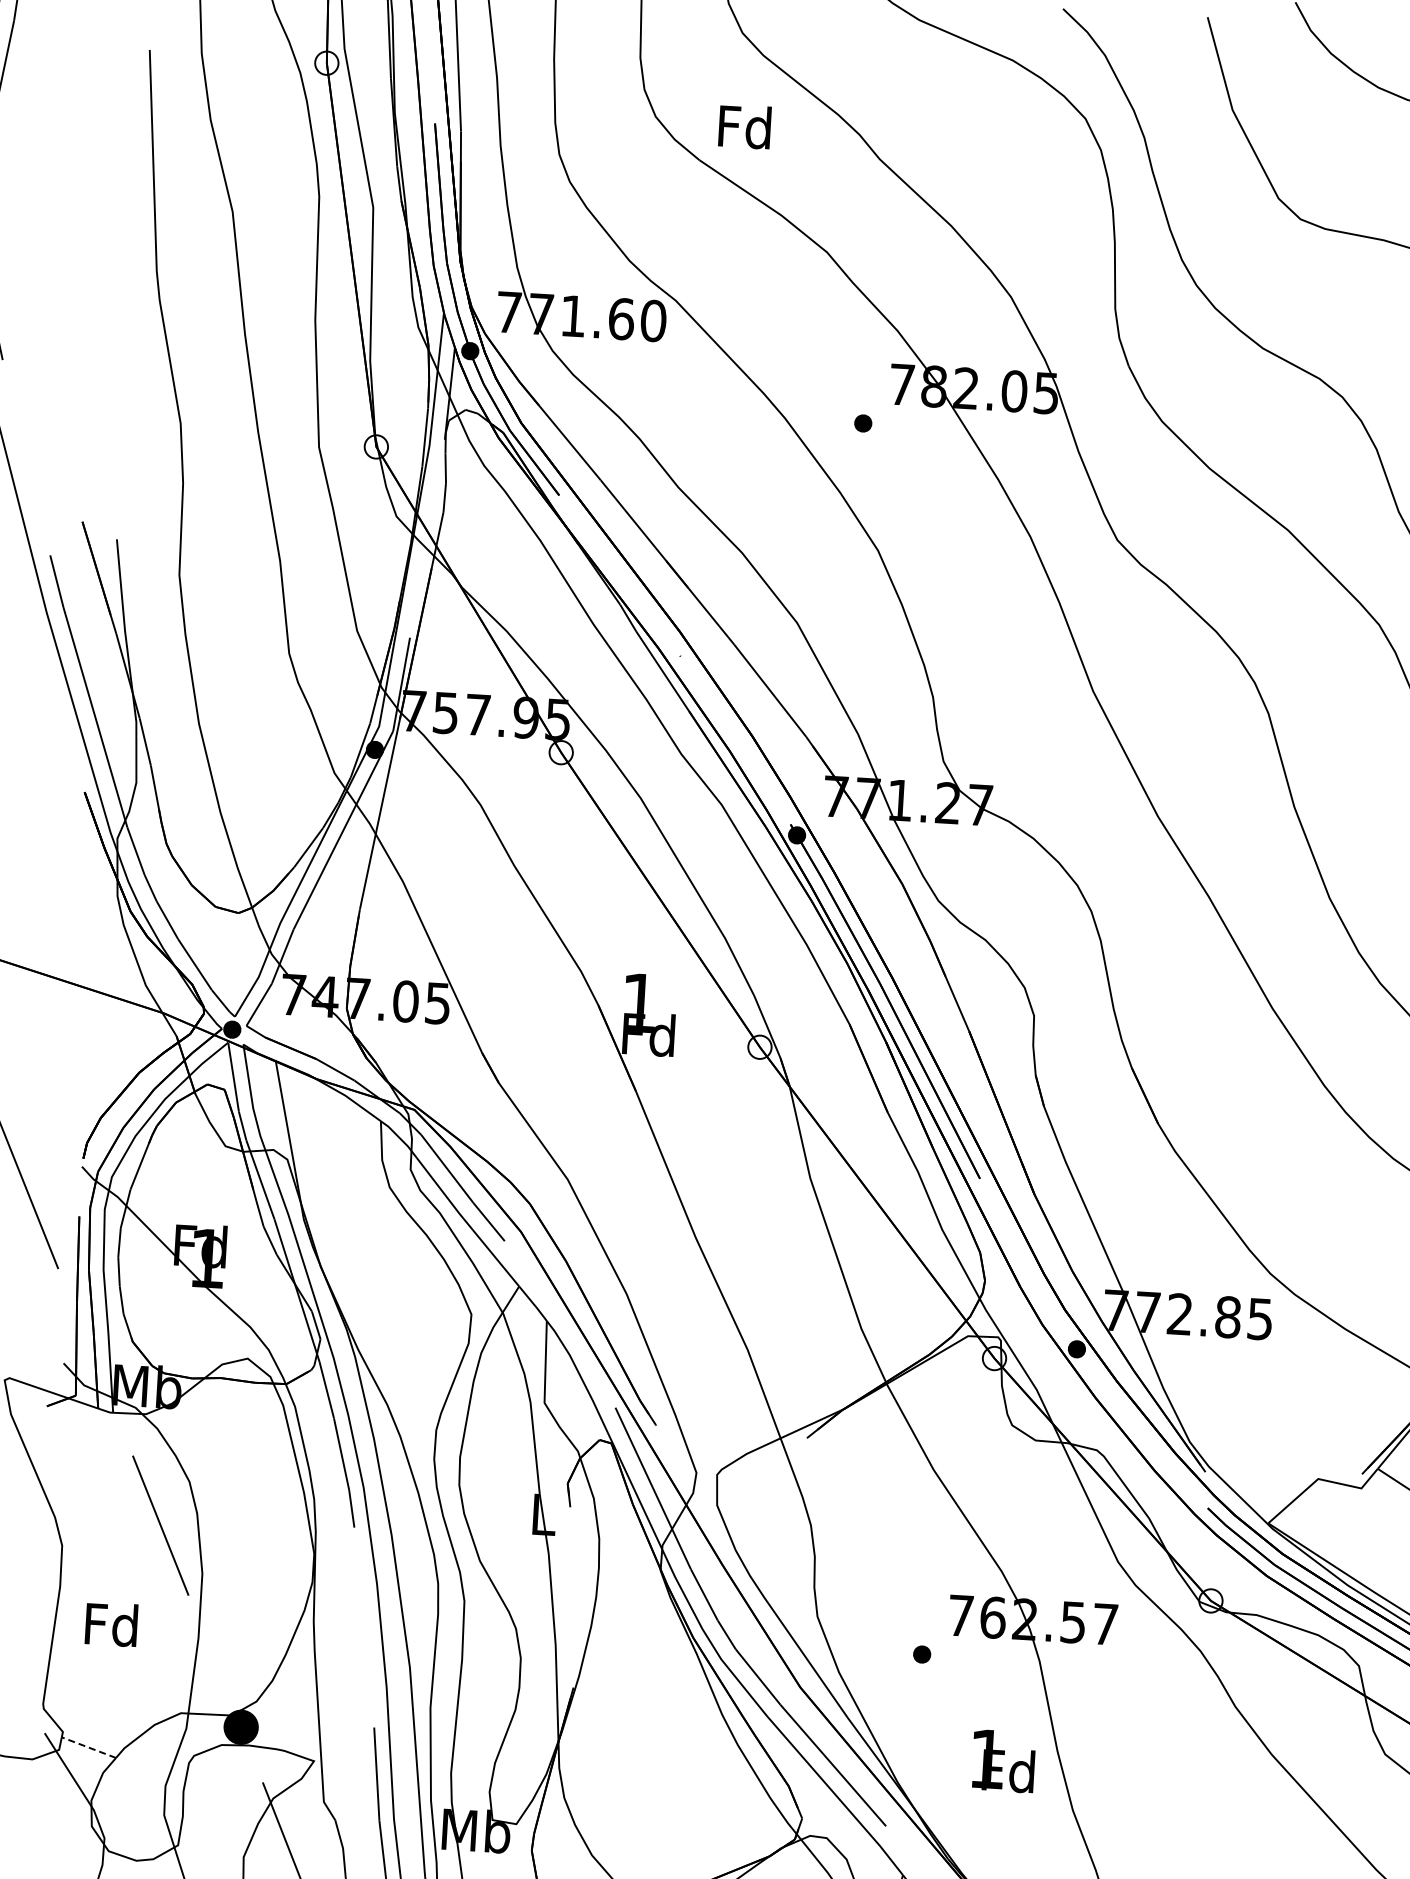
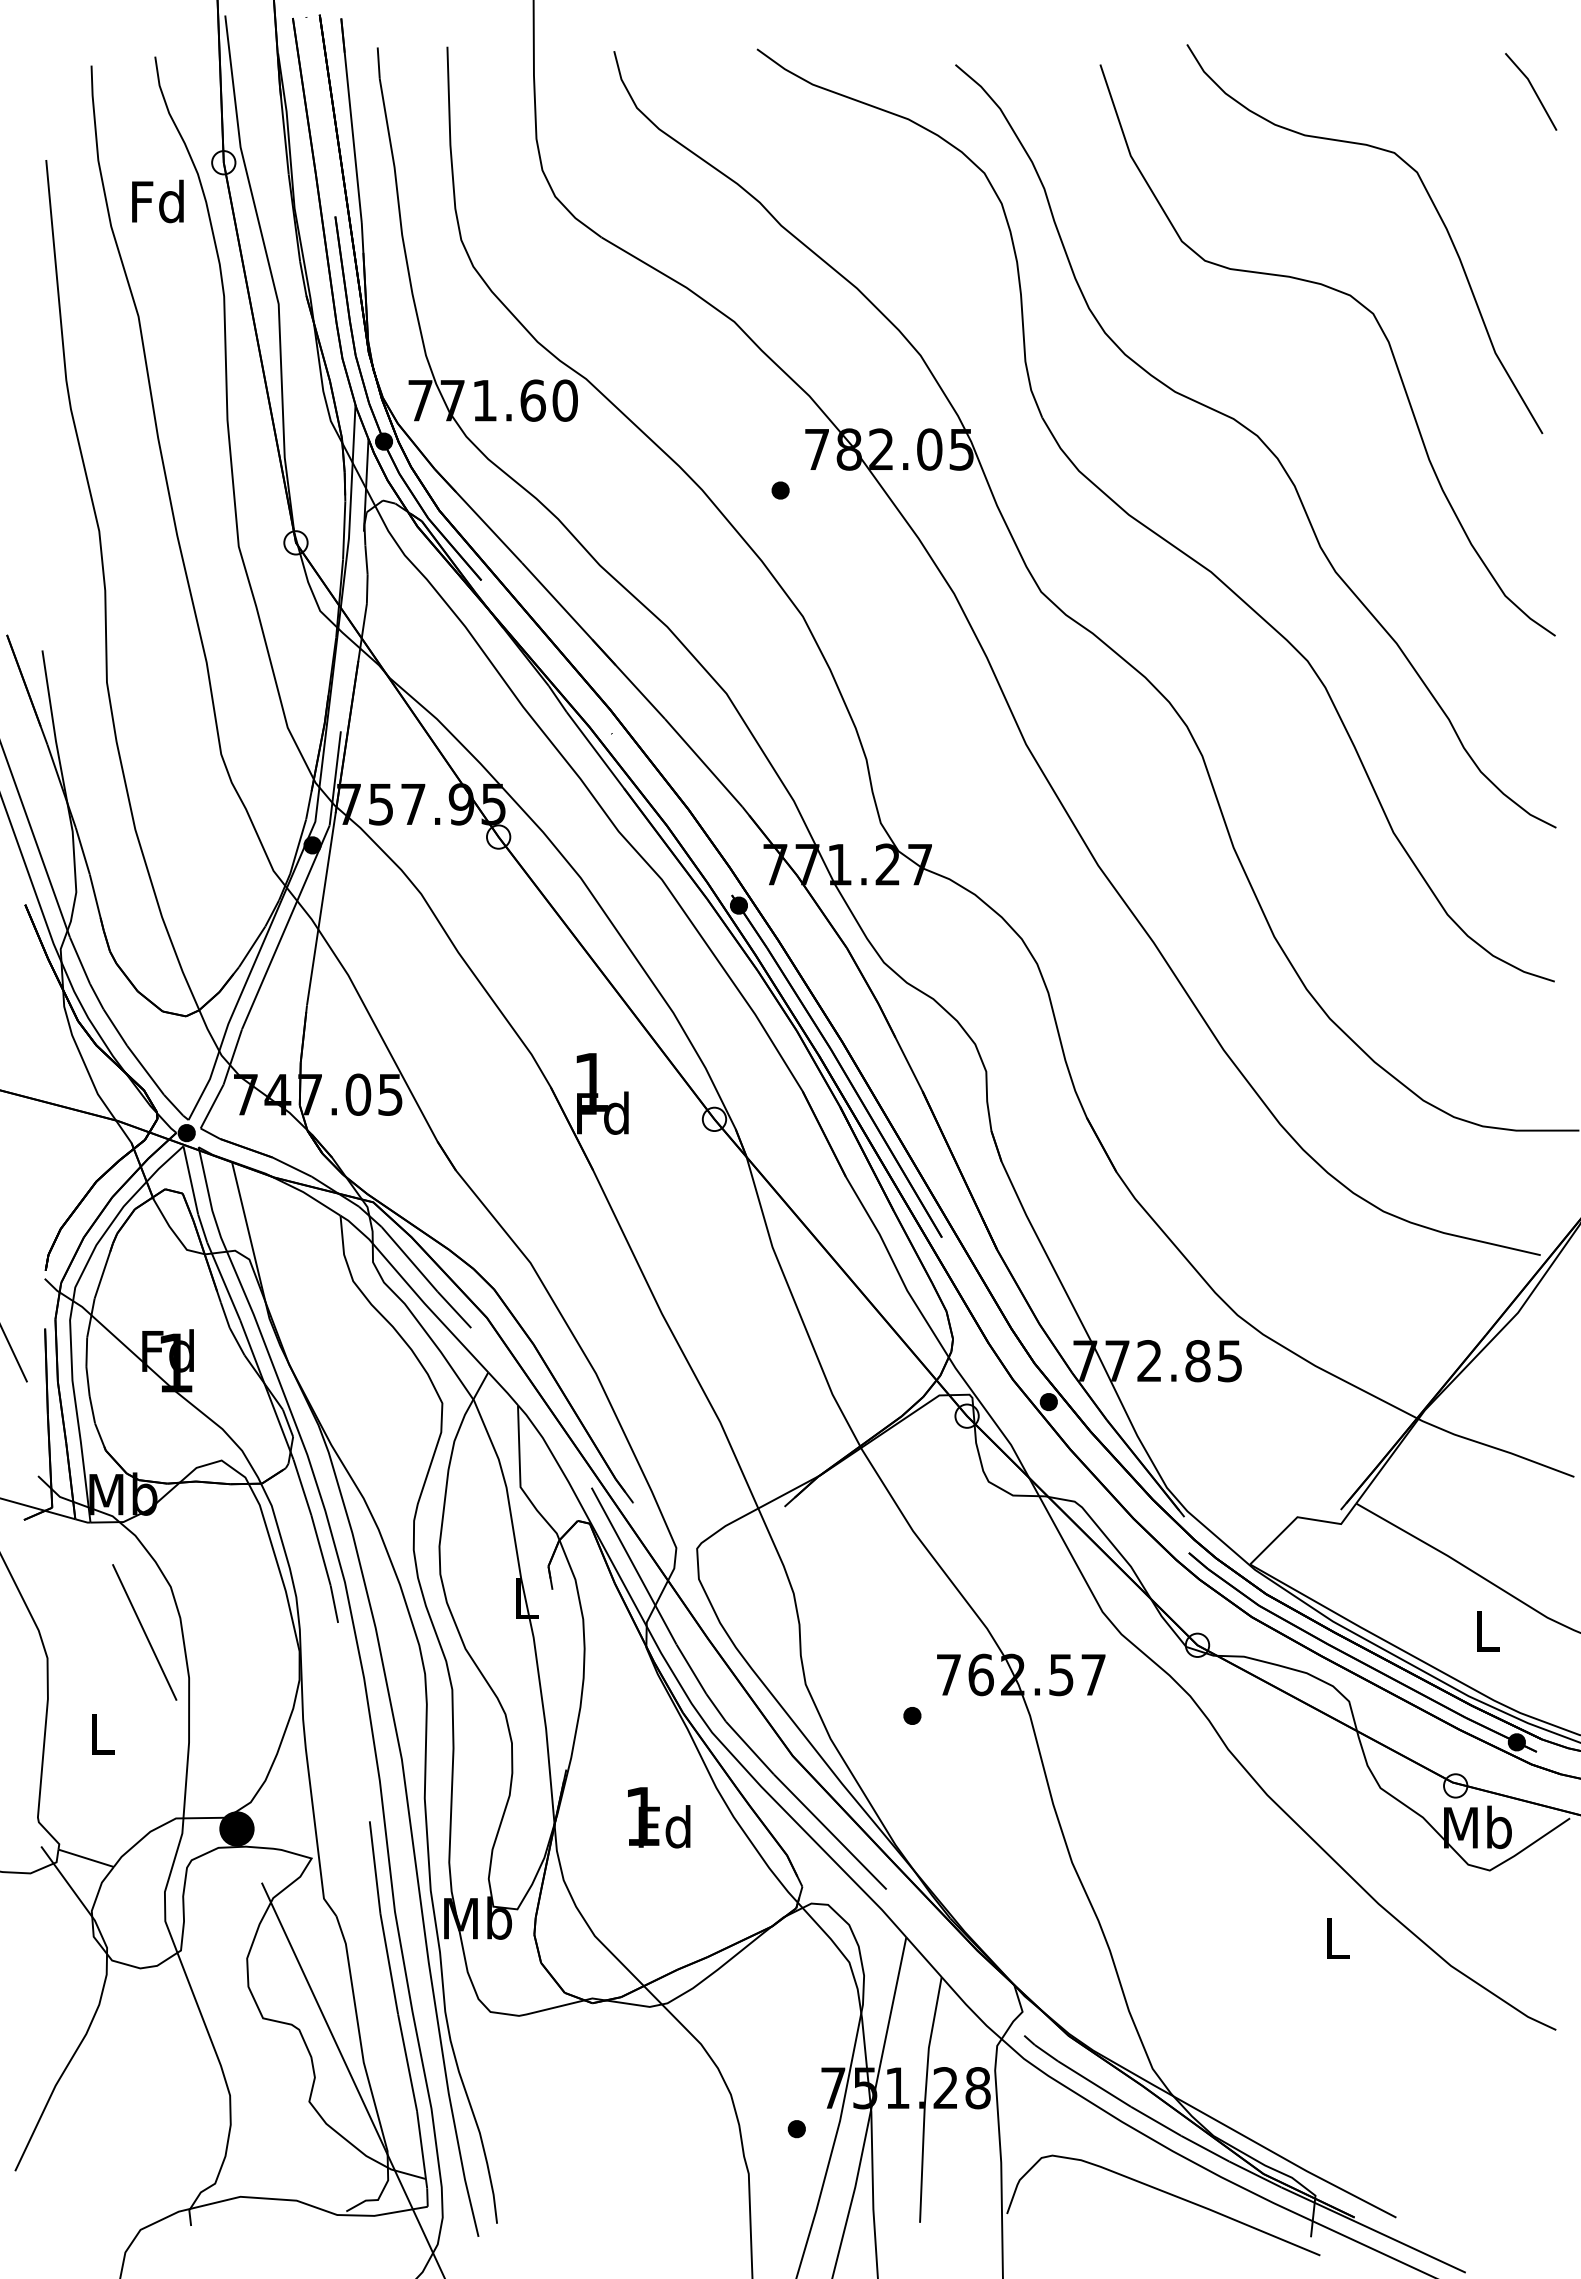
text: (744, 126) -> (157, 201), moved
text: (111, 1623) -> (101, 1733), Fd -> L
line: (88, 1747) -> (85, 1858), dashed -> solid
text: (1004, 1761) -> (659, 1817), moved

